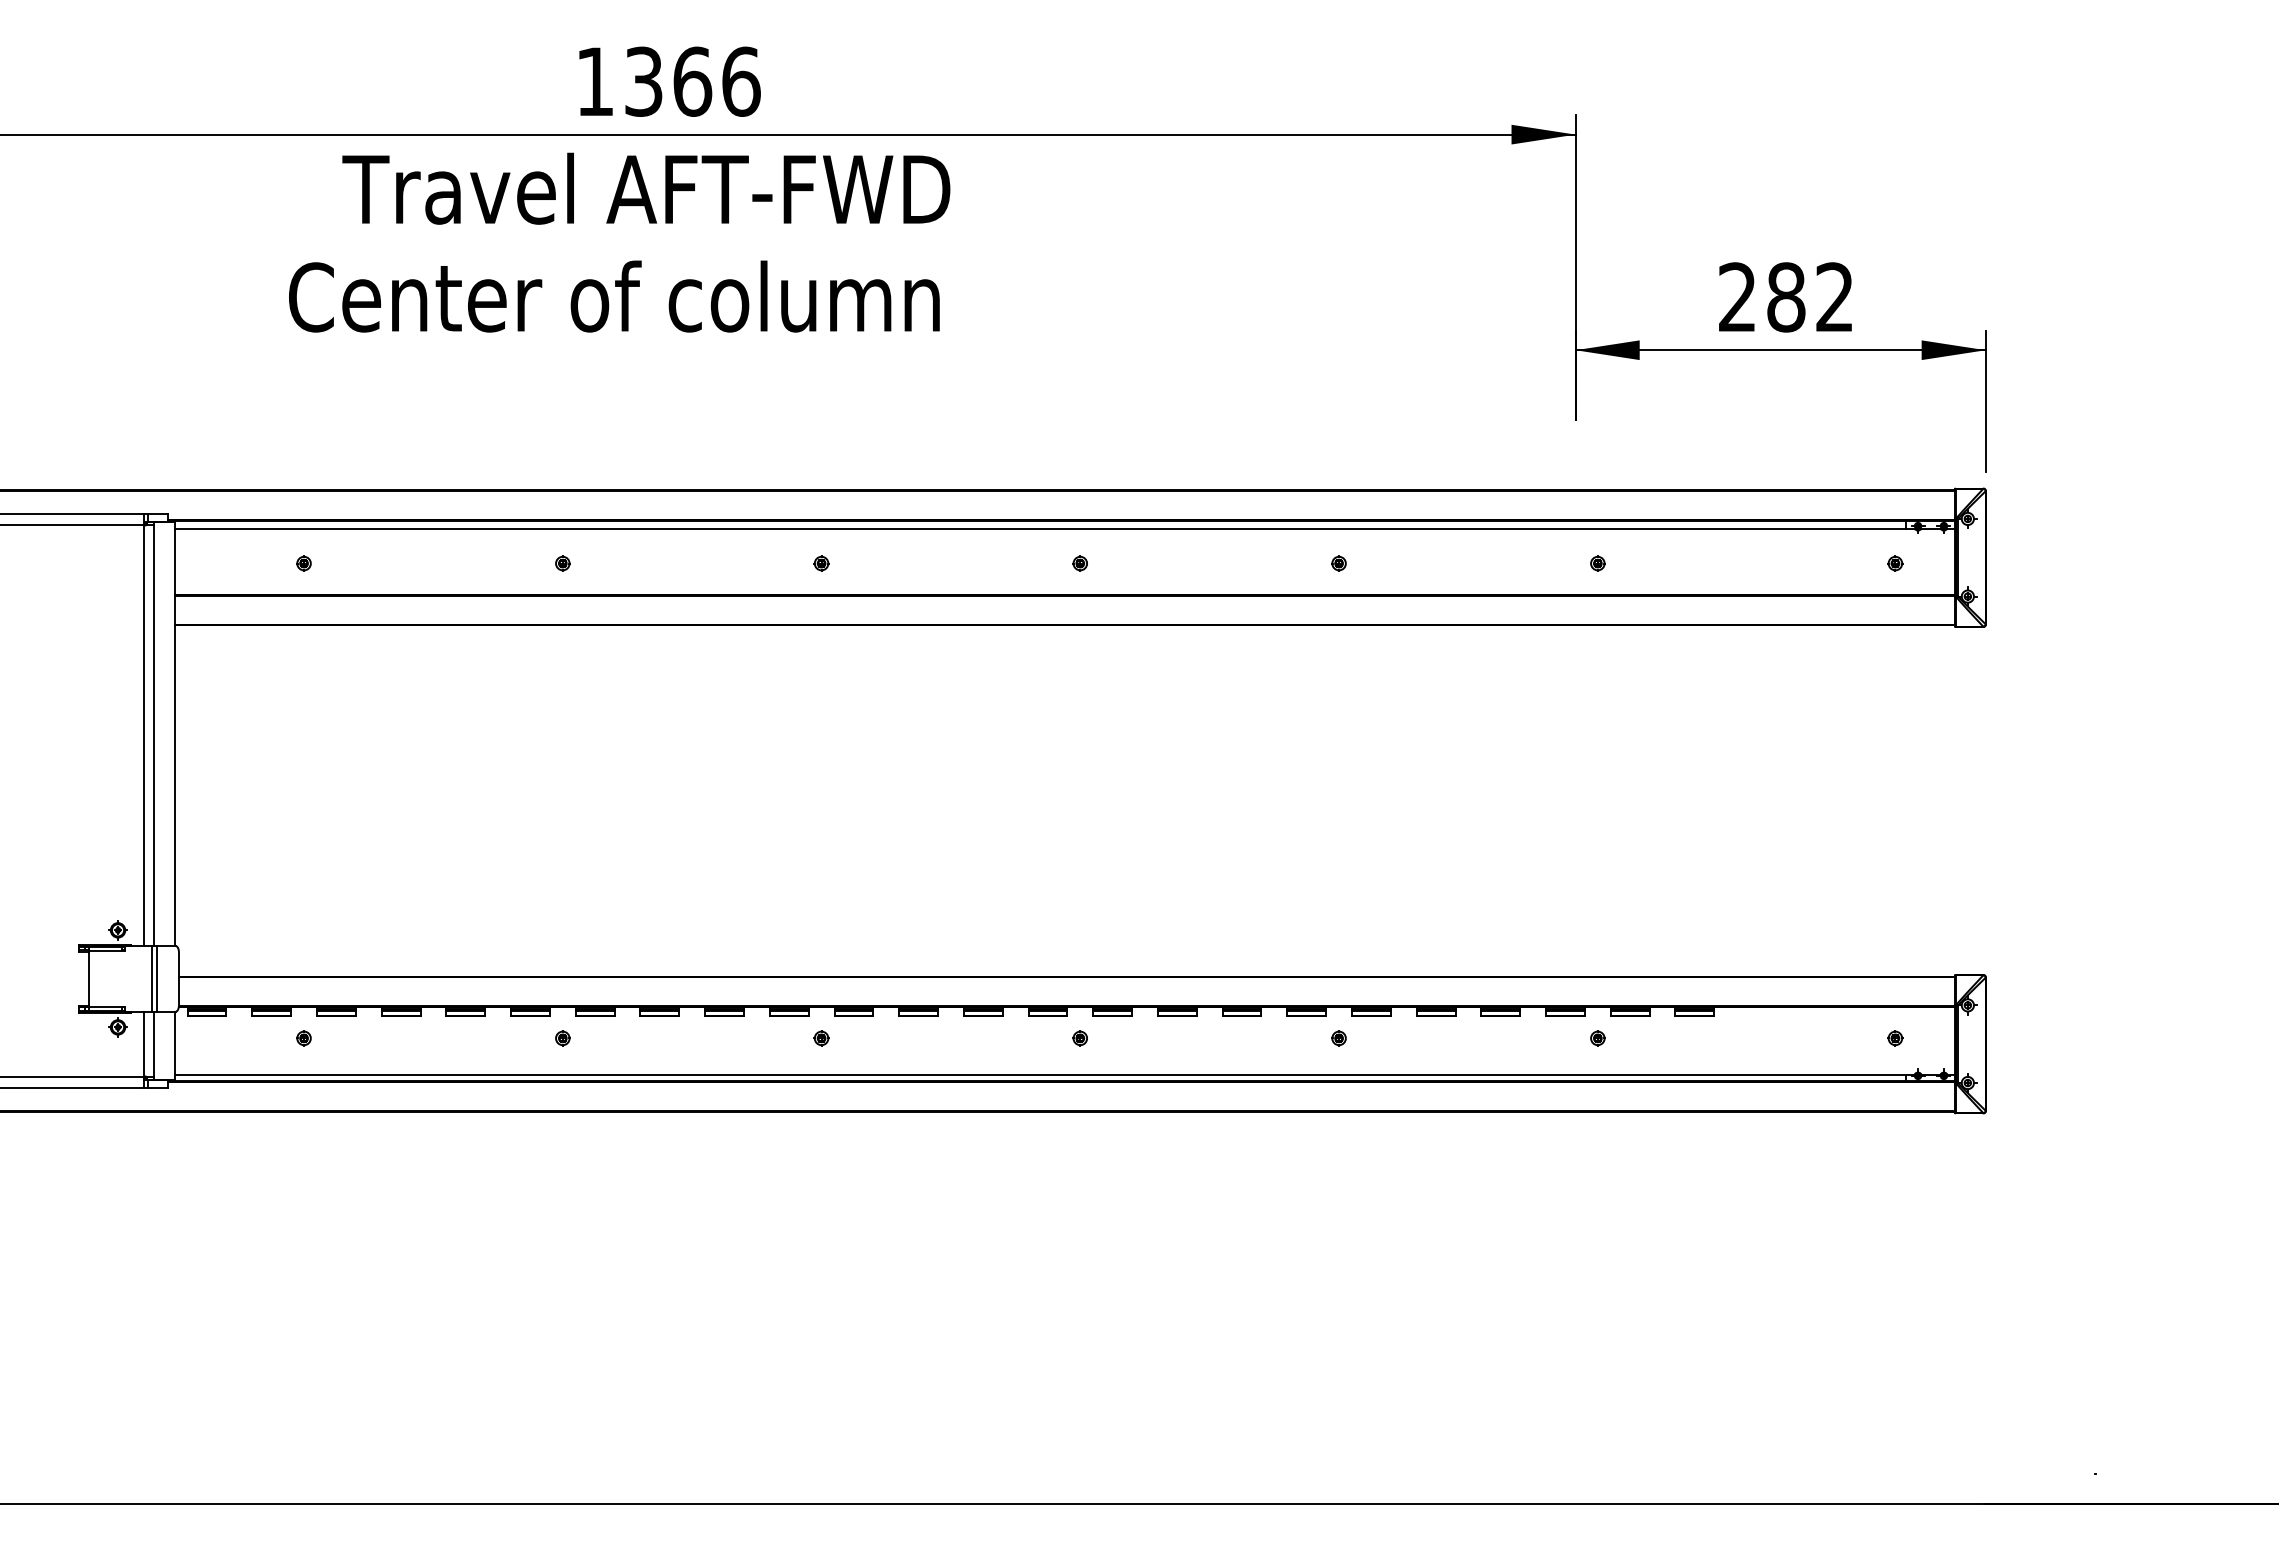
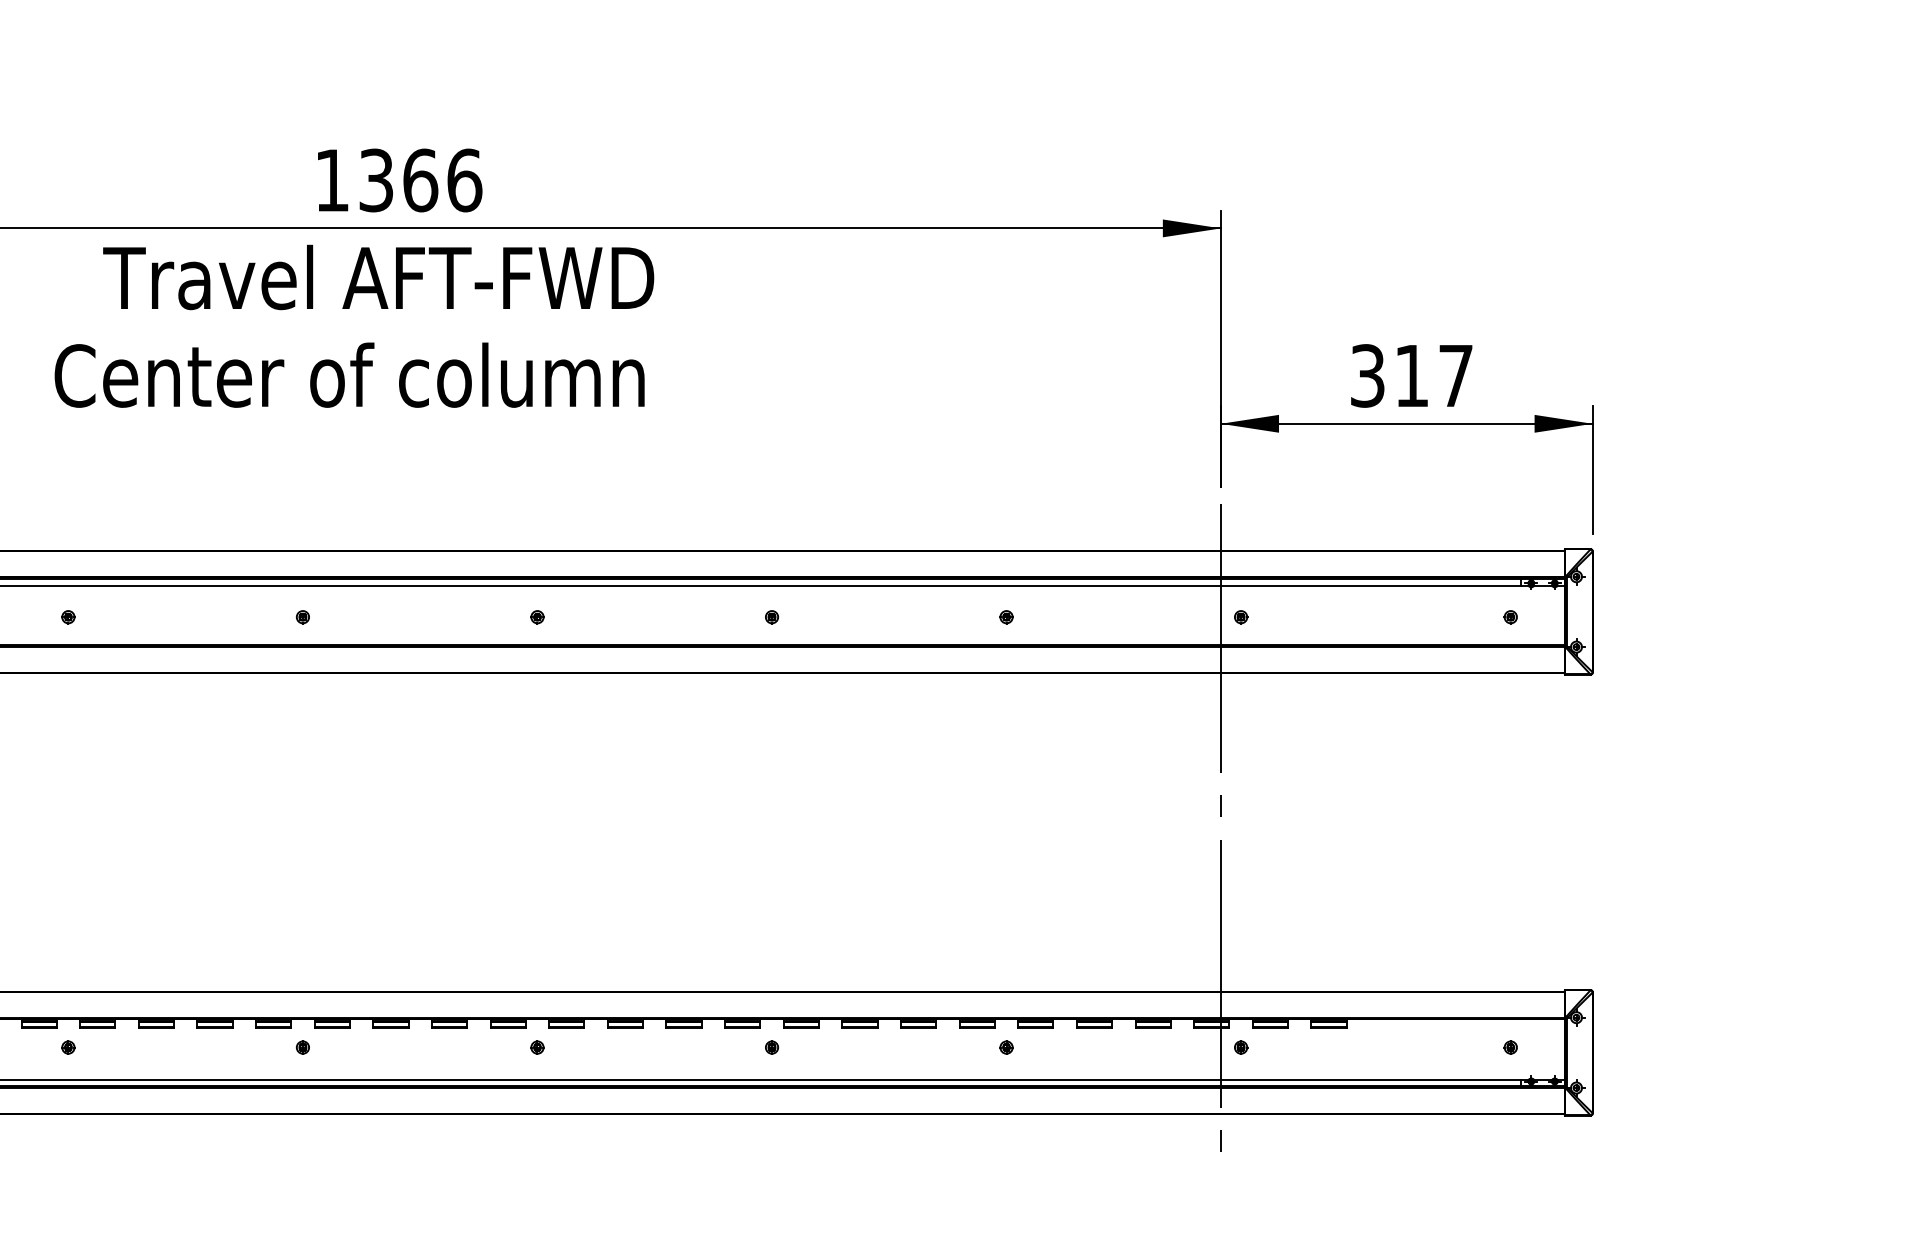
text: (1785, 297) -> (1411, 376), 282 -> 317
line: (1575, 801) -> (1220, 832), added

